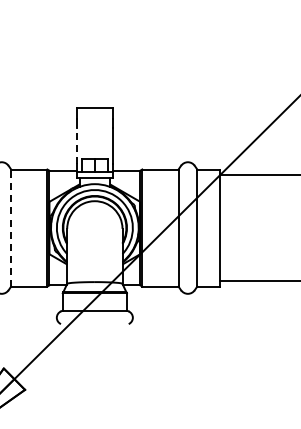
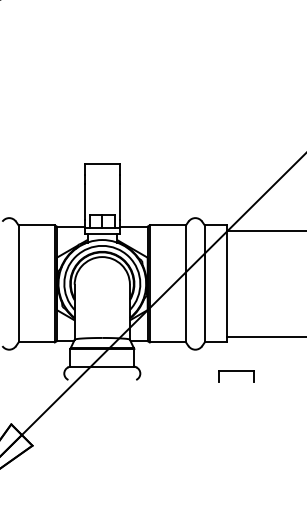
line: (77, 146) -> (84, 202), dashed -> solid
line: (11, 227) -> (18, 283), dashed -> solid
part: (229, 320) -> (236, 376), added

